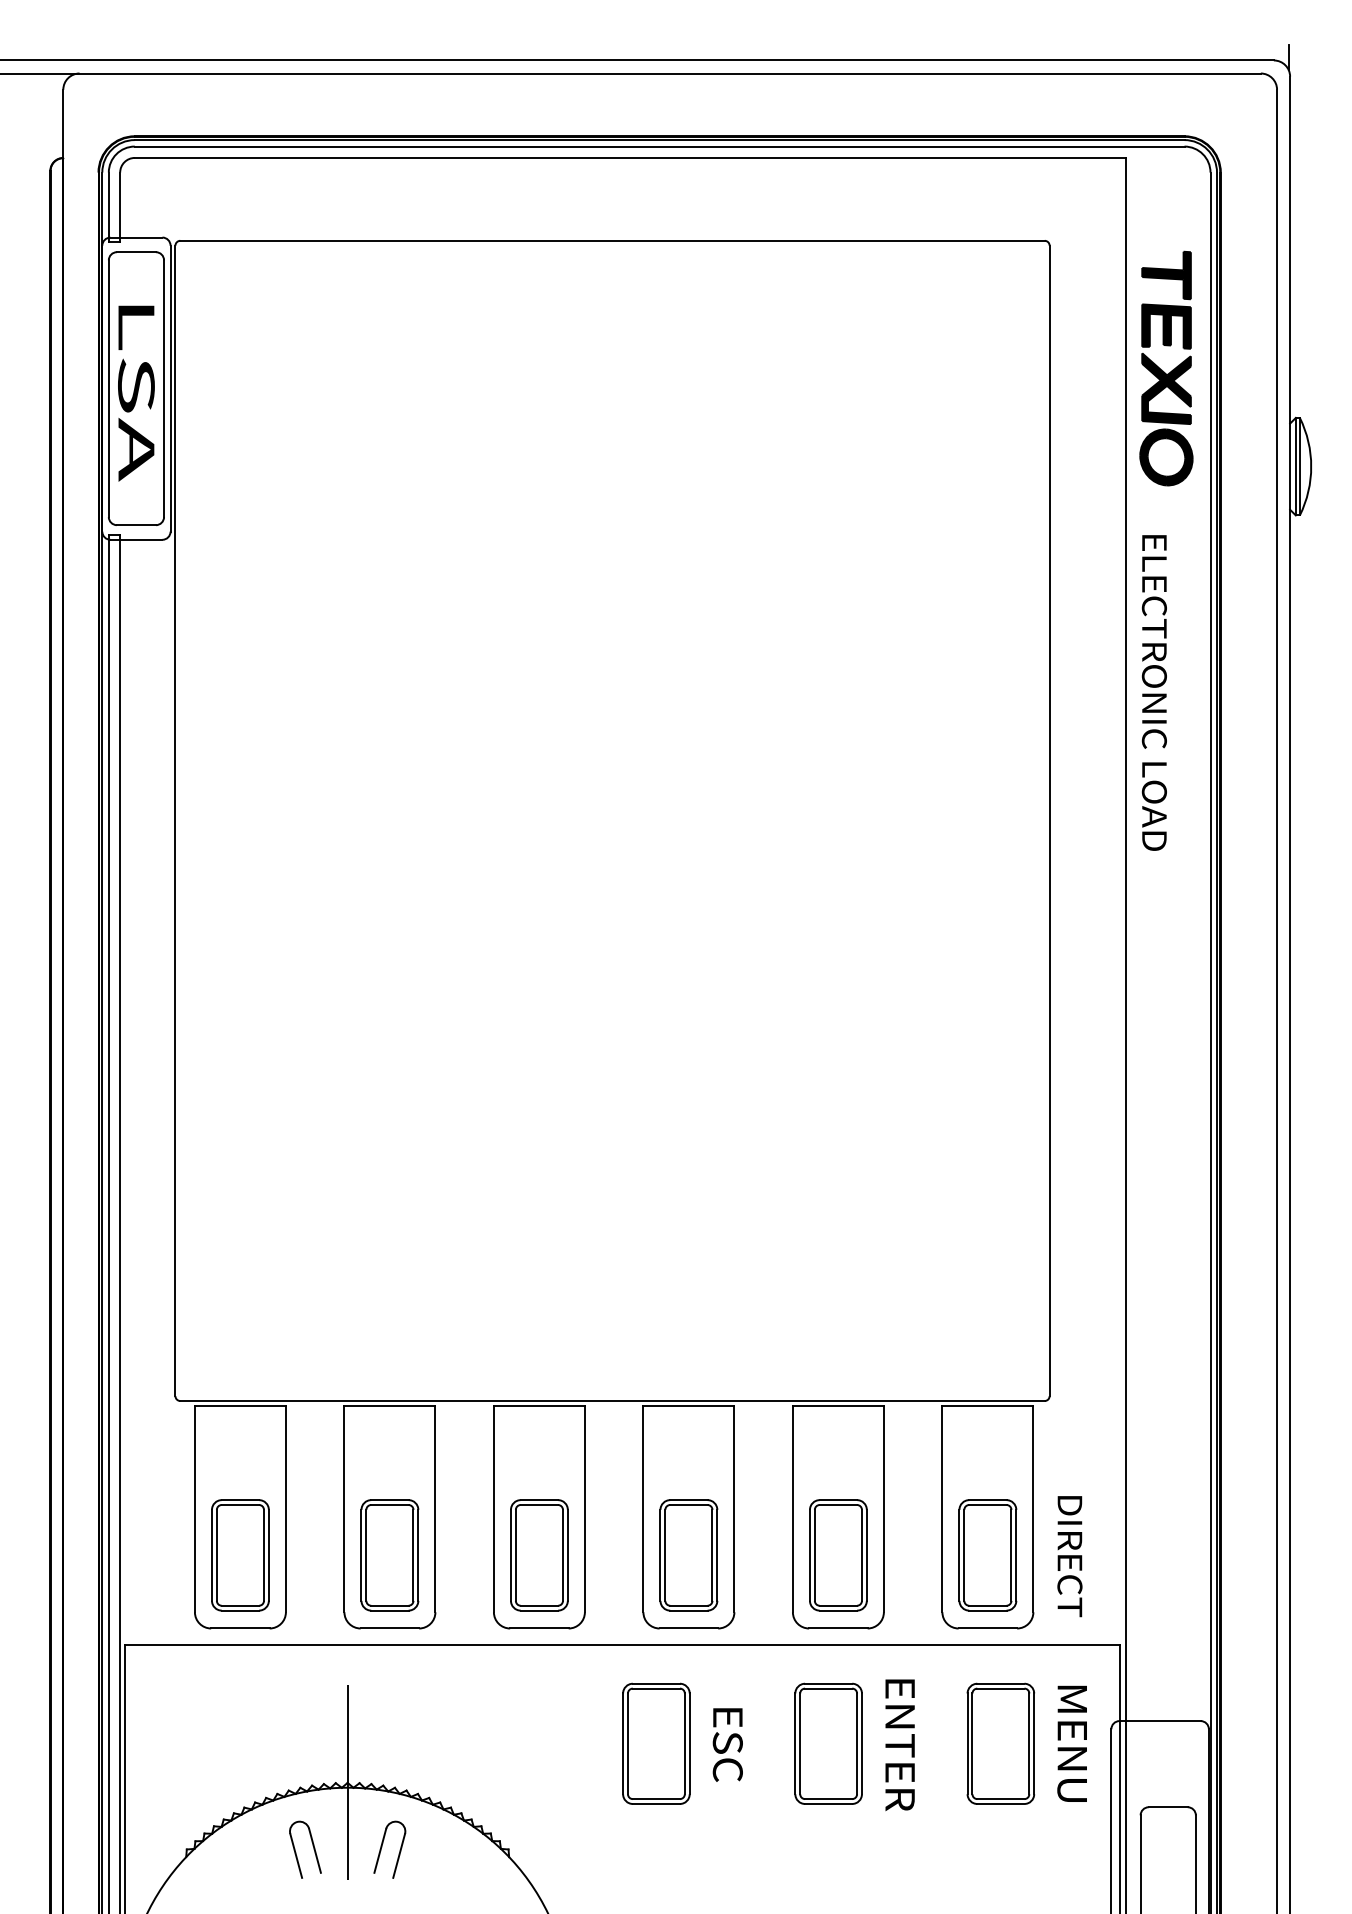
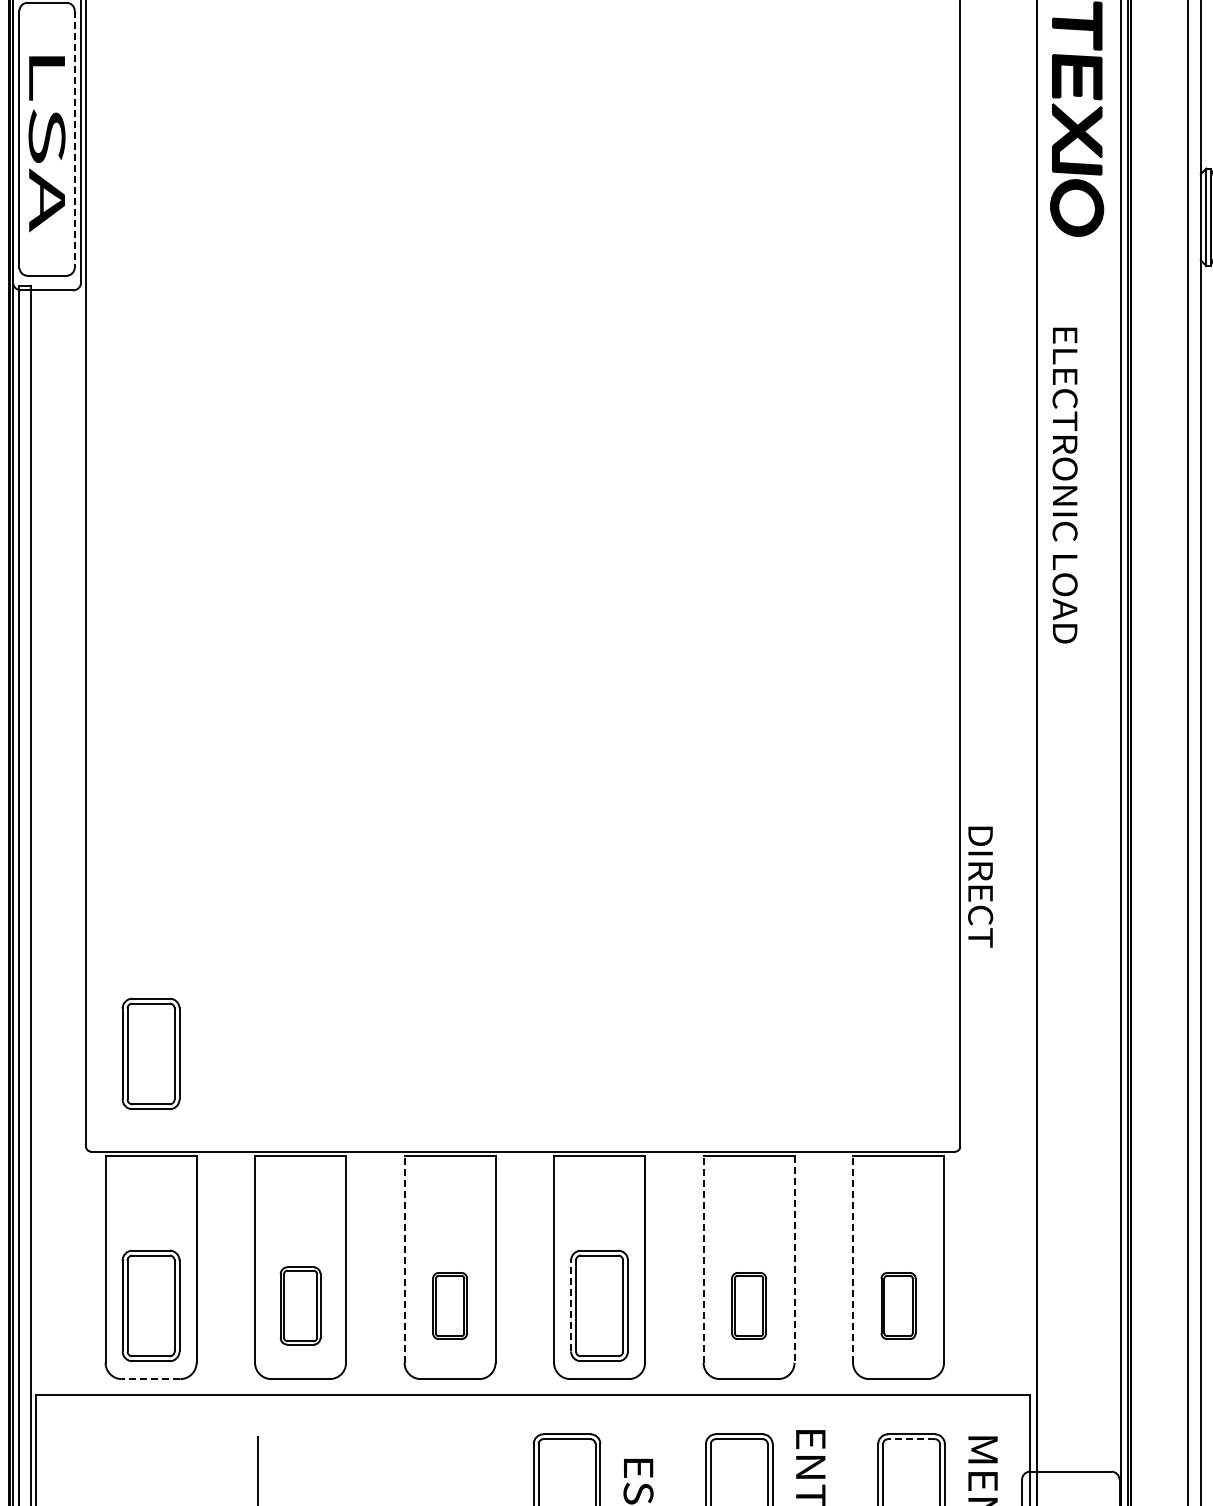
line: (164, 389) -> (75, 140), solid -> dashed
text: (1153, 692) -> (1064, 485), moved
part: (240, 1303) -> (151, 1054), added
line: (493, 1508) -> (404, 1259), solid -> dashed
line: (792, 1508) -> (703, 1259), solid -> dashed
line: (942, 1508) -> (853, 1259), solid -> dashed
line: (883, 1509) -> (794, 1260), solid -> dashed
line: (660, 1554) -> (571, 1305), solid -> dashed
part: (389, 1555) -> (300, 1306), size x0.7
part: (539, 1555) -> (450, 1306), size x0.6
part: (838, 1555) -> (749, 1306), size x0.6
part: (987, 1555) -> (898, 1306), size x0.6
text: (1069, 1556) -> (980, 887), moved
line: (239, 1628) -> (150, 1379), solid -> dashed
line: (1000, 1688) -> (911, 1439), solid -> dashed

